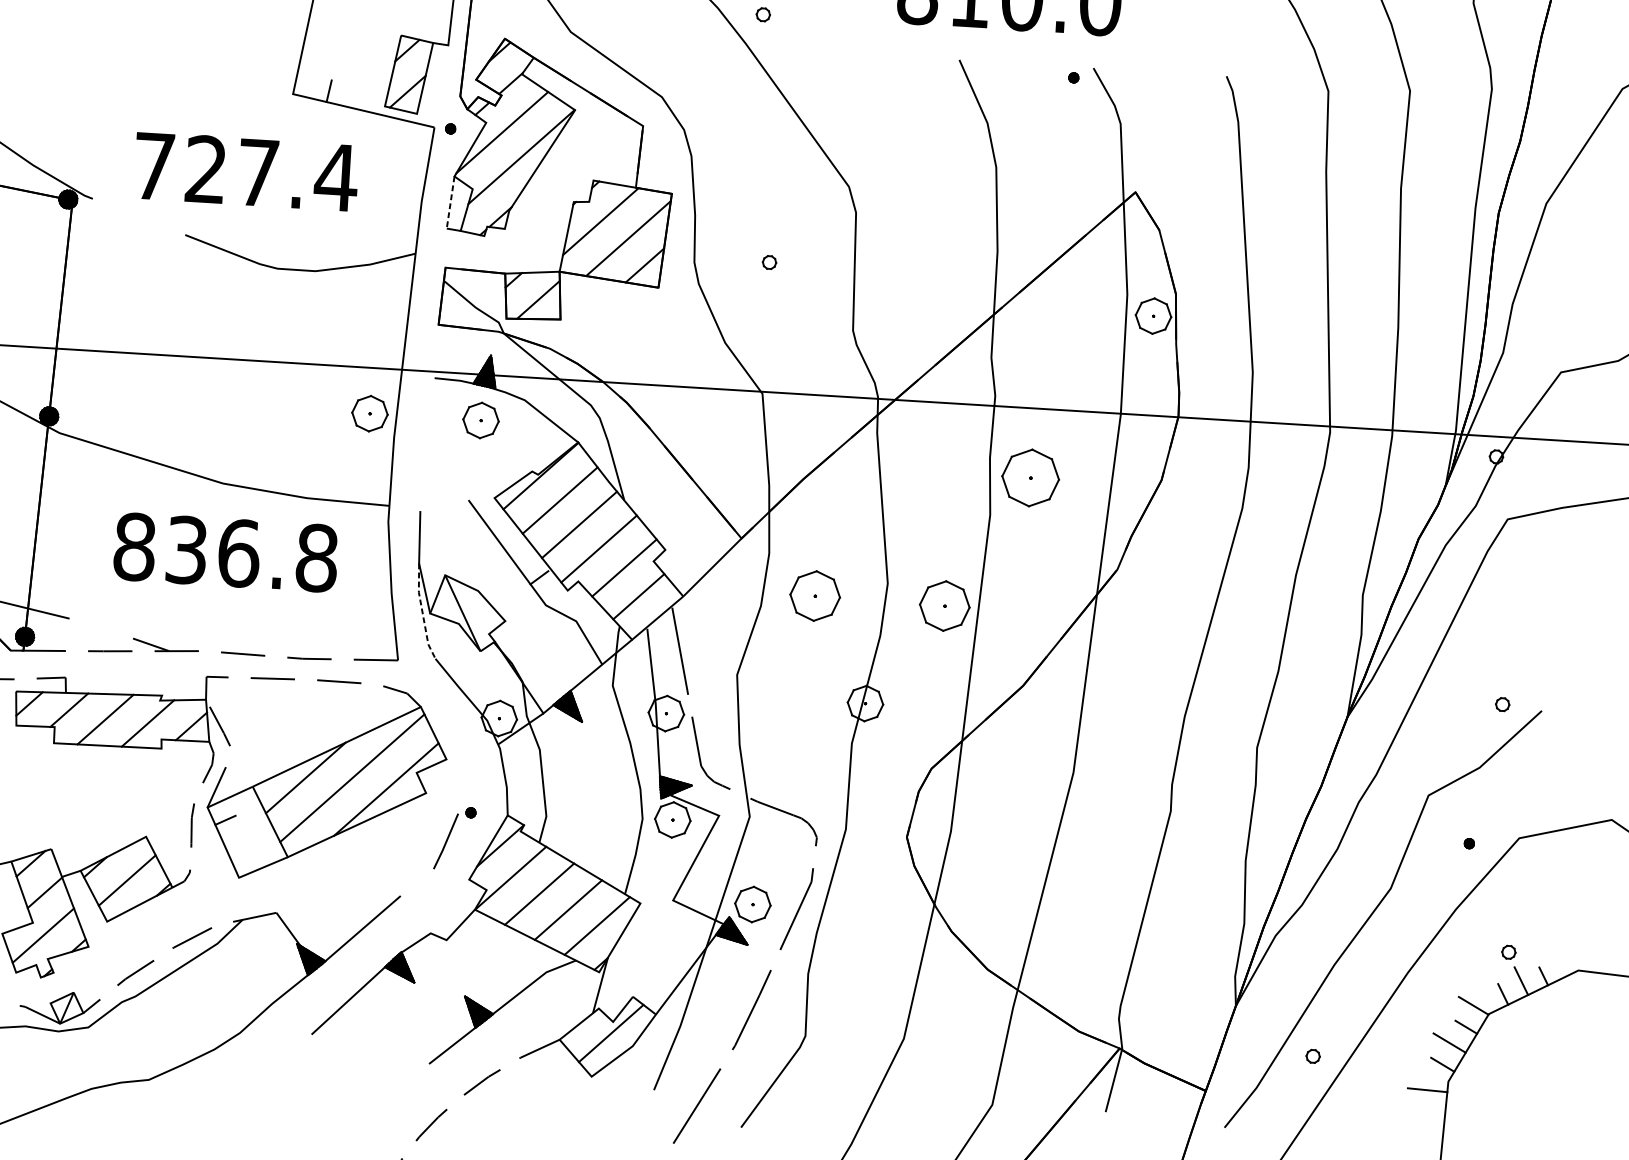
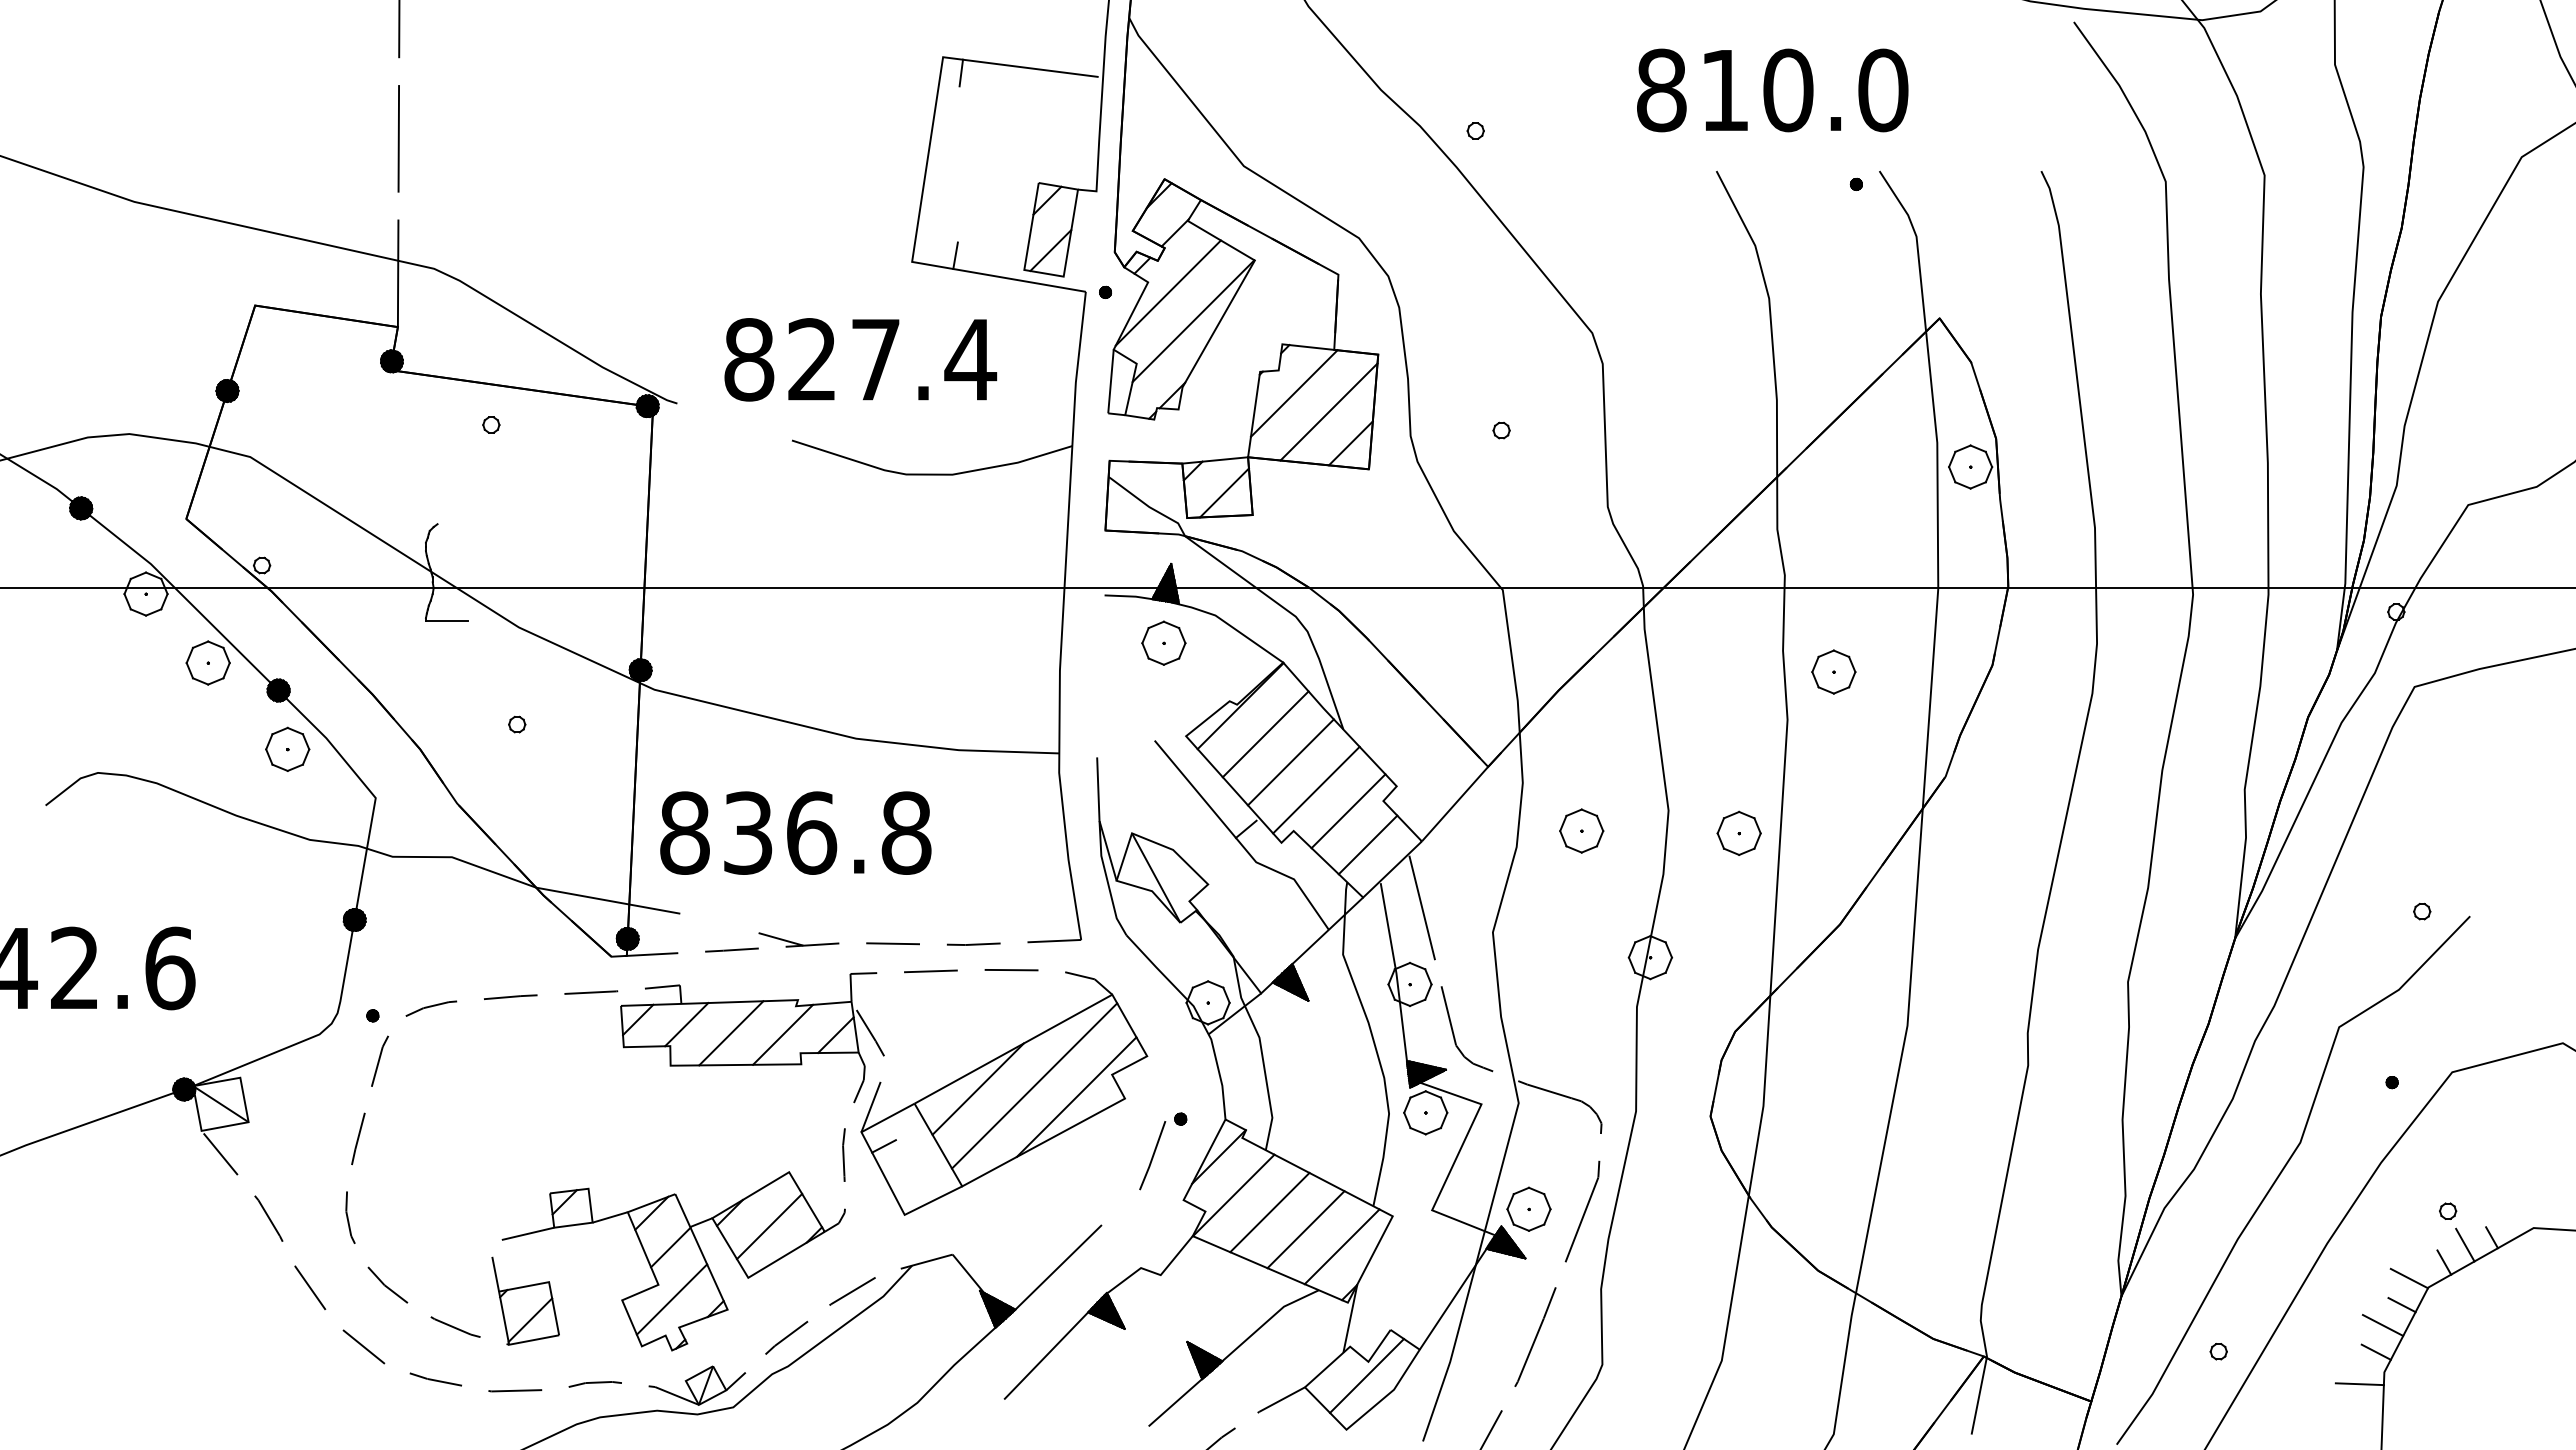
text: (154, 166) -> (749, 359), 727.4 -> 827.4
line: (450, 202) -> (1110, 381), dashed -> solid
part: (369, 413) -> (1028, 642), removed
part: (1030, 477) -> (1833, 671), size x0.62
text: (225, 552) -> (795, 832), moved
part: (815, 595) -> (1581, 830), size x0.71
part: (944, 605) -> (1738, 832), size x0.71
line: (422, 612) -> (1107, 879), dashed -> solid

